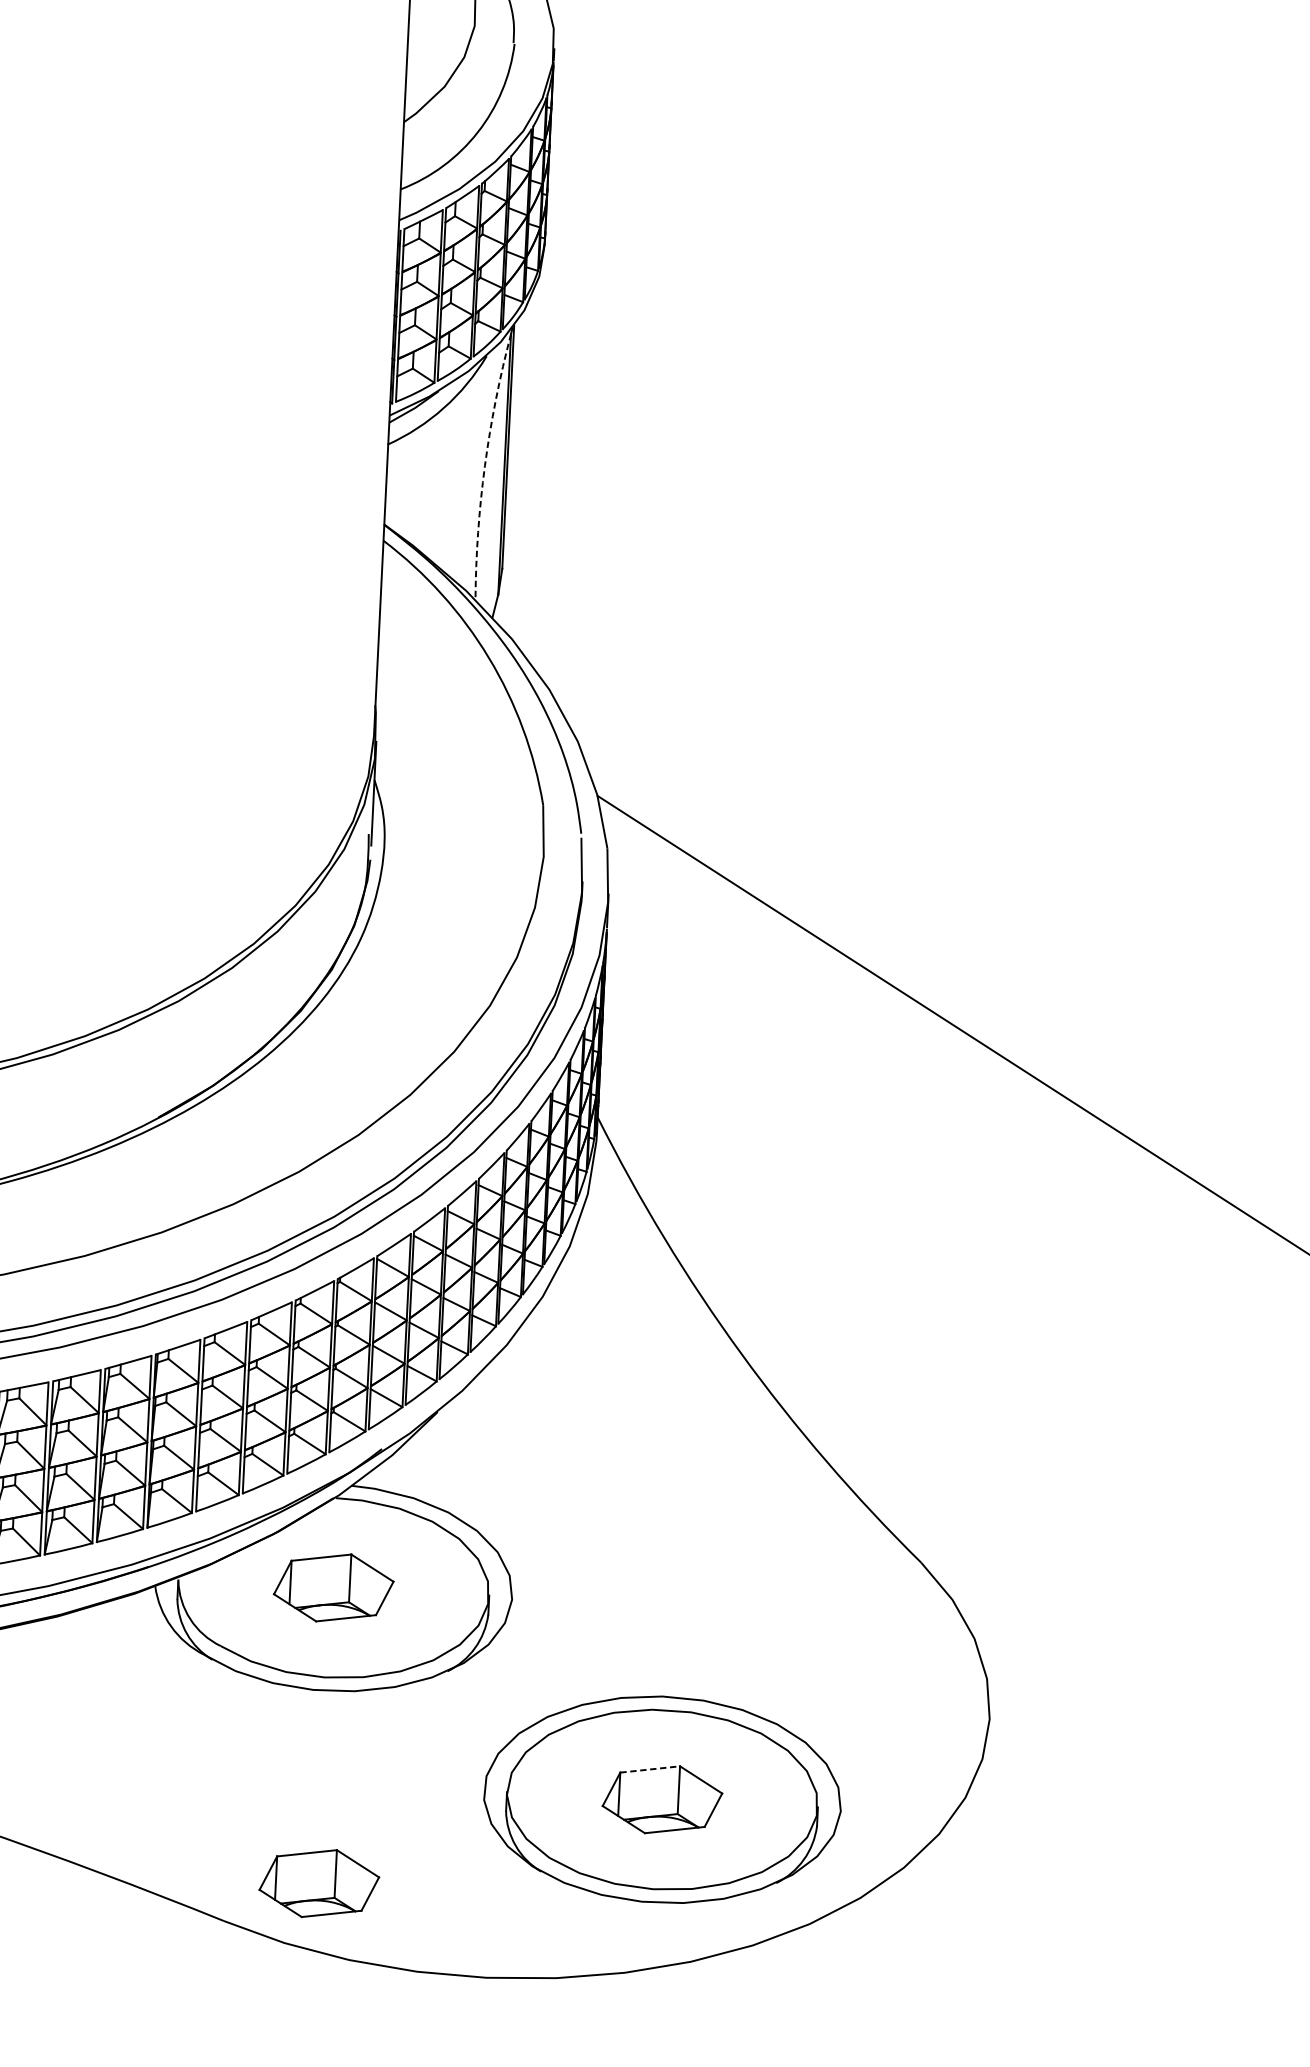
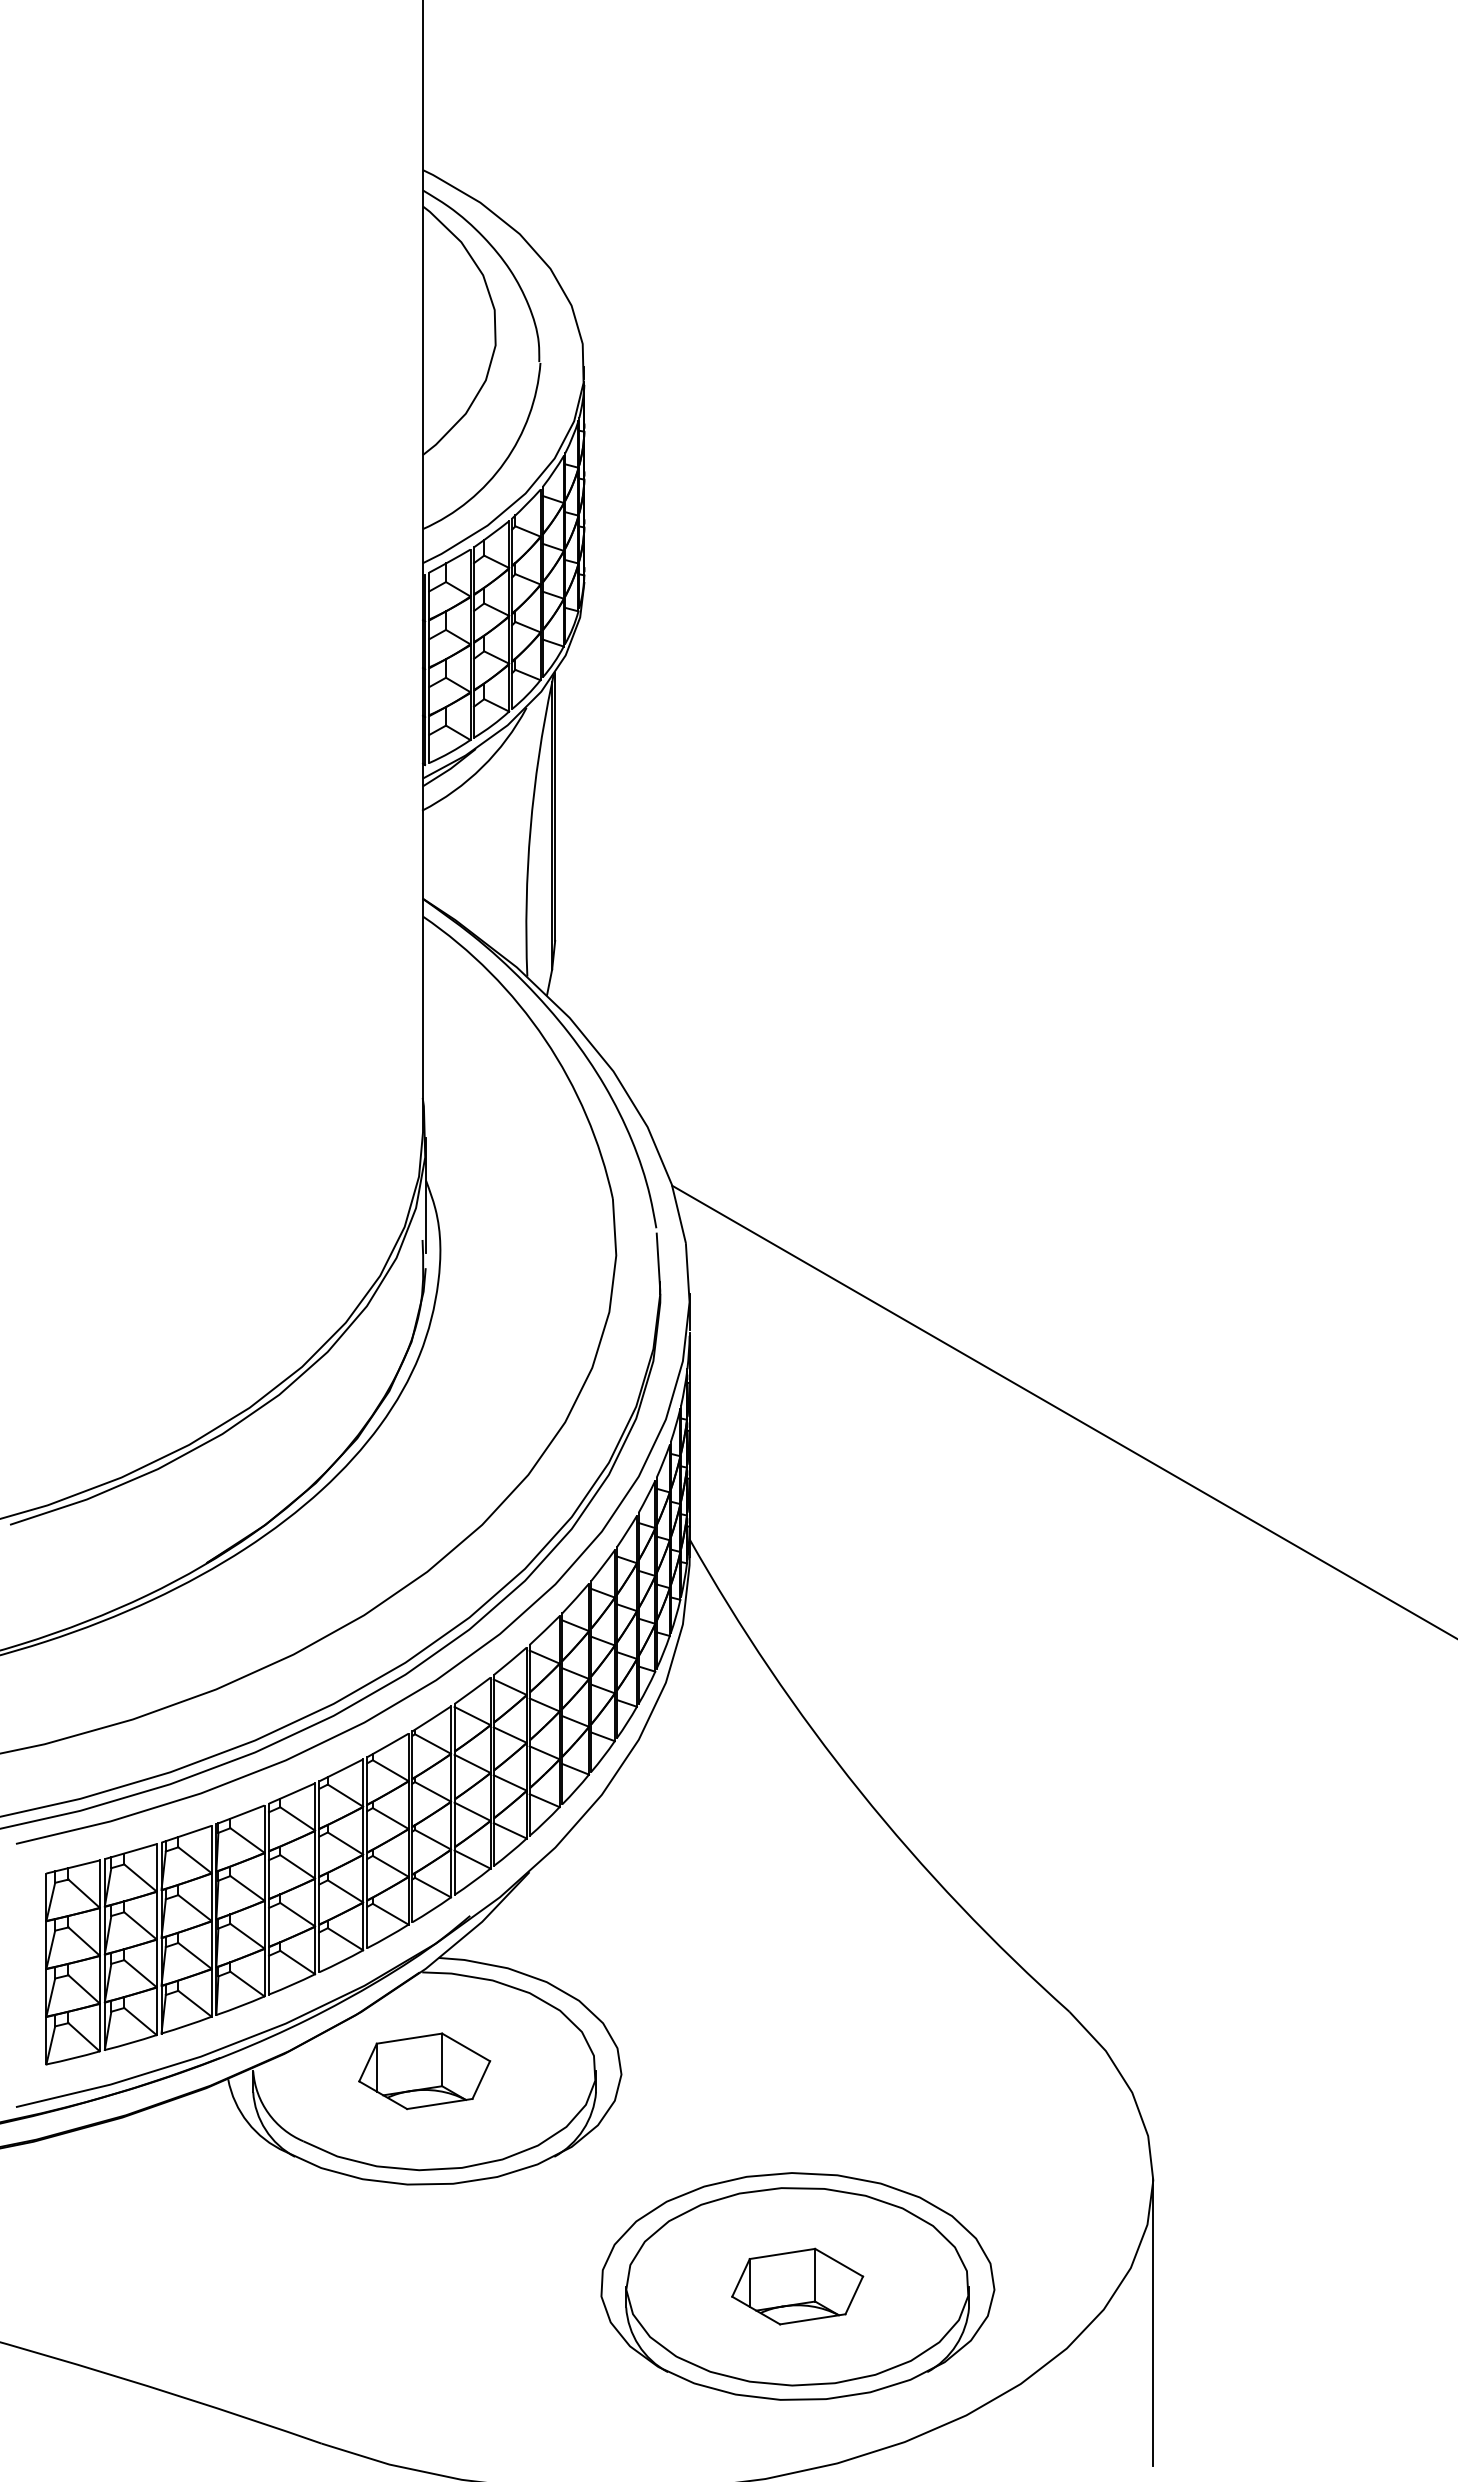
arc: (484, 465) -> (530, 828), dashed -> solid
line: (650, 1769) -> (782, 2253), dashed -> solid
line: (983, 1848) -> (1153, 2322), added
part: (319, 1883) -> (424, 2397), removed

